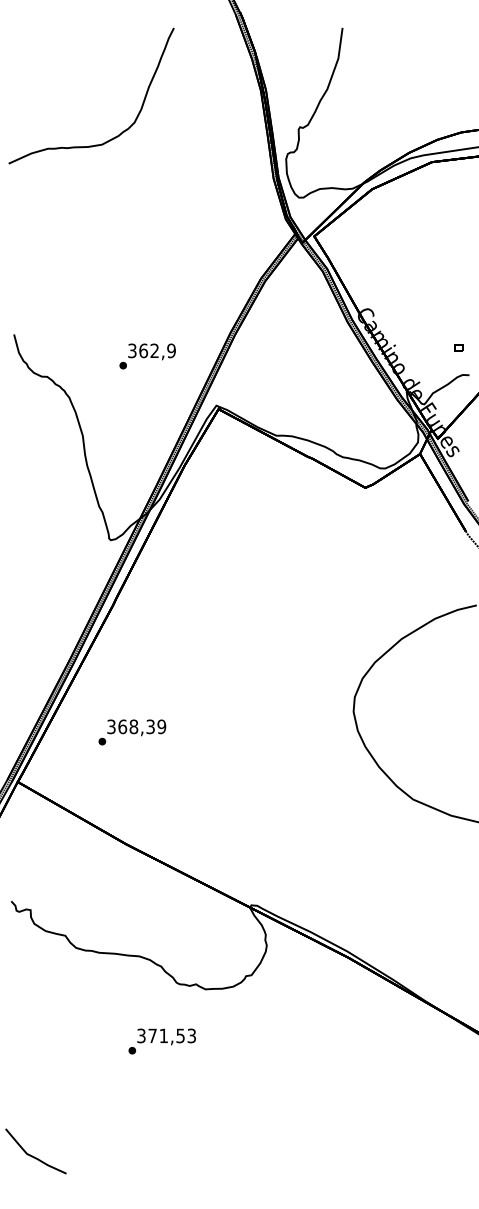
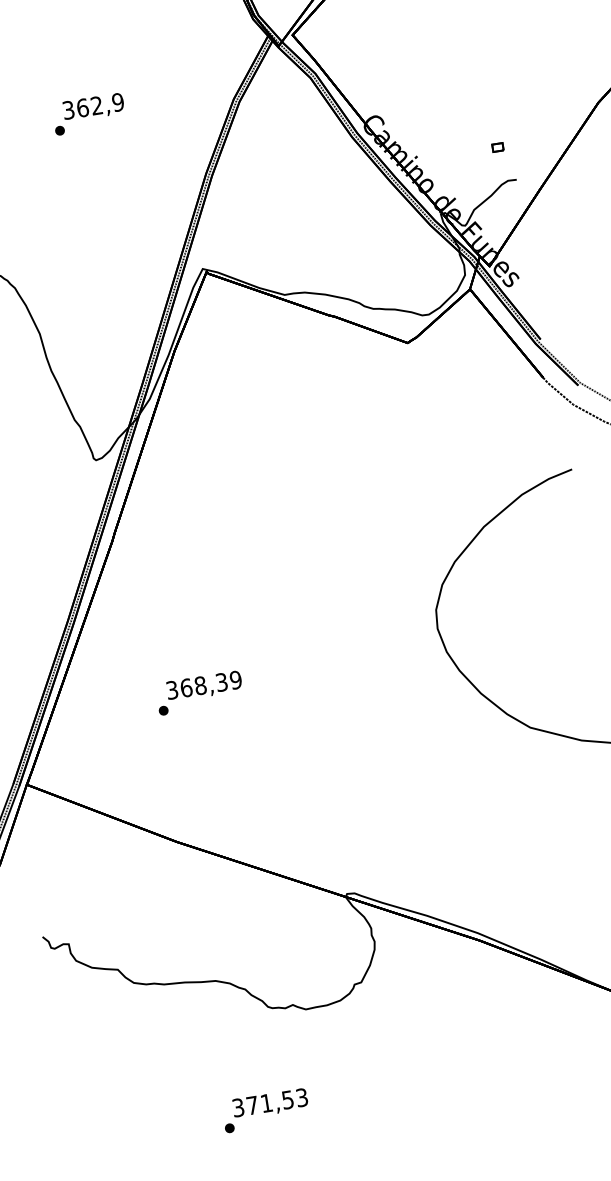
text: (147, 356) -> (88, 114), moved
text: (132, 732) -> (200, 693), moved
text: (161, 1041) -> (264, 1110), moved

